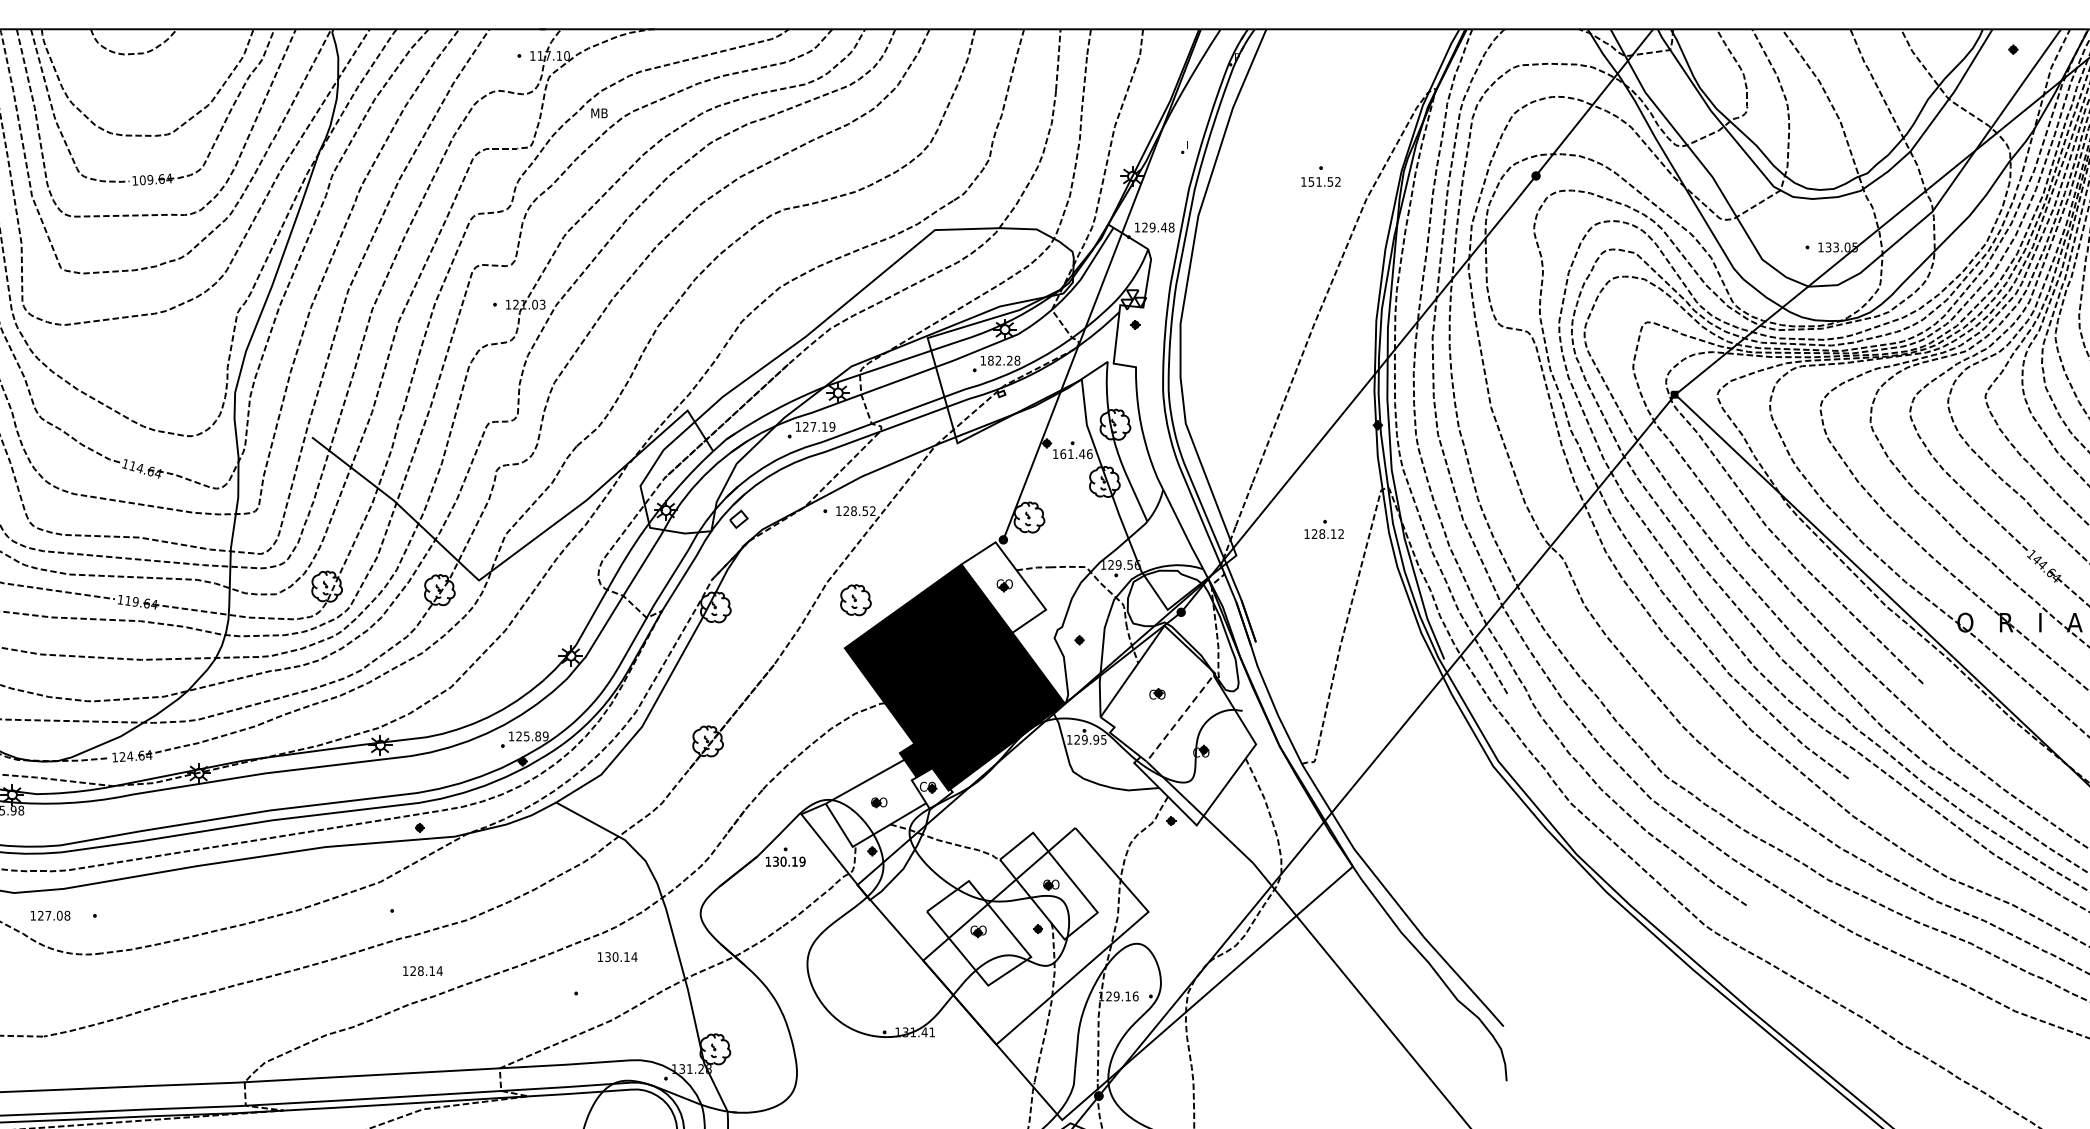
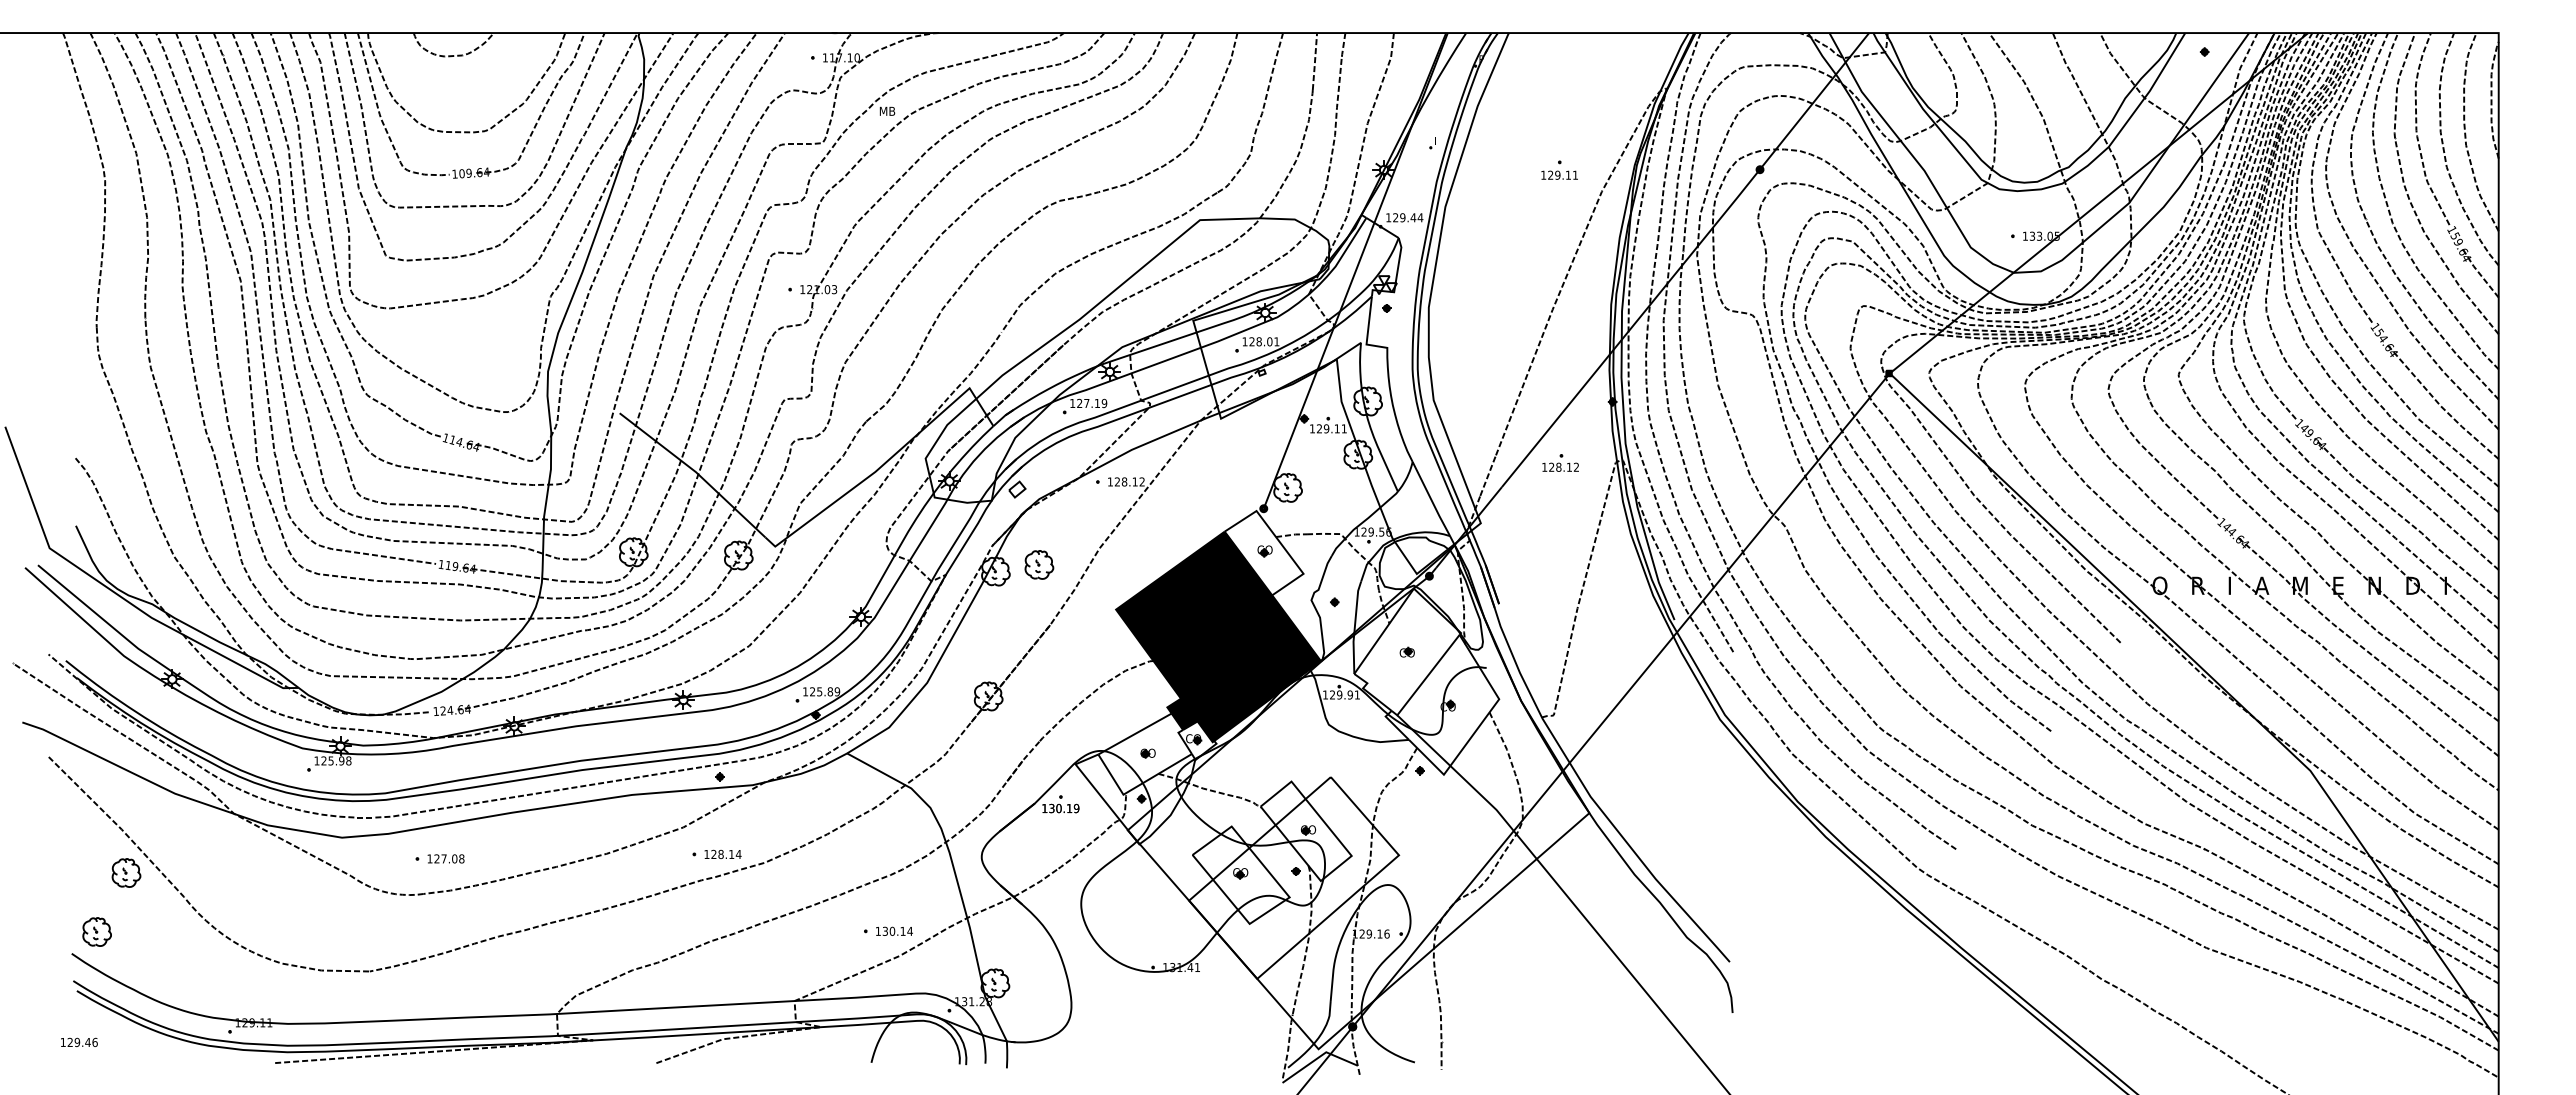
text: (1324, 181) -> (1562, 174), 151.52 -> 129.11
text: (1171, 227) -> (1420, 217), 129.48 -> 129.44
text: (1004, 360) -> (1264, 341), 182.28 -> 128.01
text: (1076, 453) -> (1331, 428), 161.46 -> 129.11
text: (864, 510) -> (1134, 481), 128.52 -> 128.12
part: (1324, 528) -> (1560, 462), moved
part: (856, 599) -> (1039, 564), moved
line: (1178, 722) -> (1426, 678), dashed -> solid
text: (1102, 739) -> (1356, 694), 129.95 -> 129.91
text: (49, 915) -> (445, 858), moved
text: (617, 956) -> (894, 930), moved
text: (422, 970) -> (722, 853), moved

